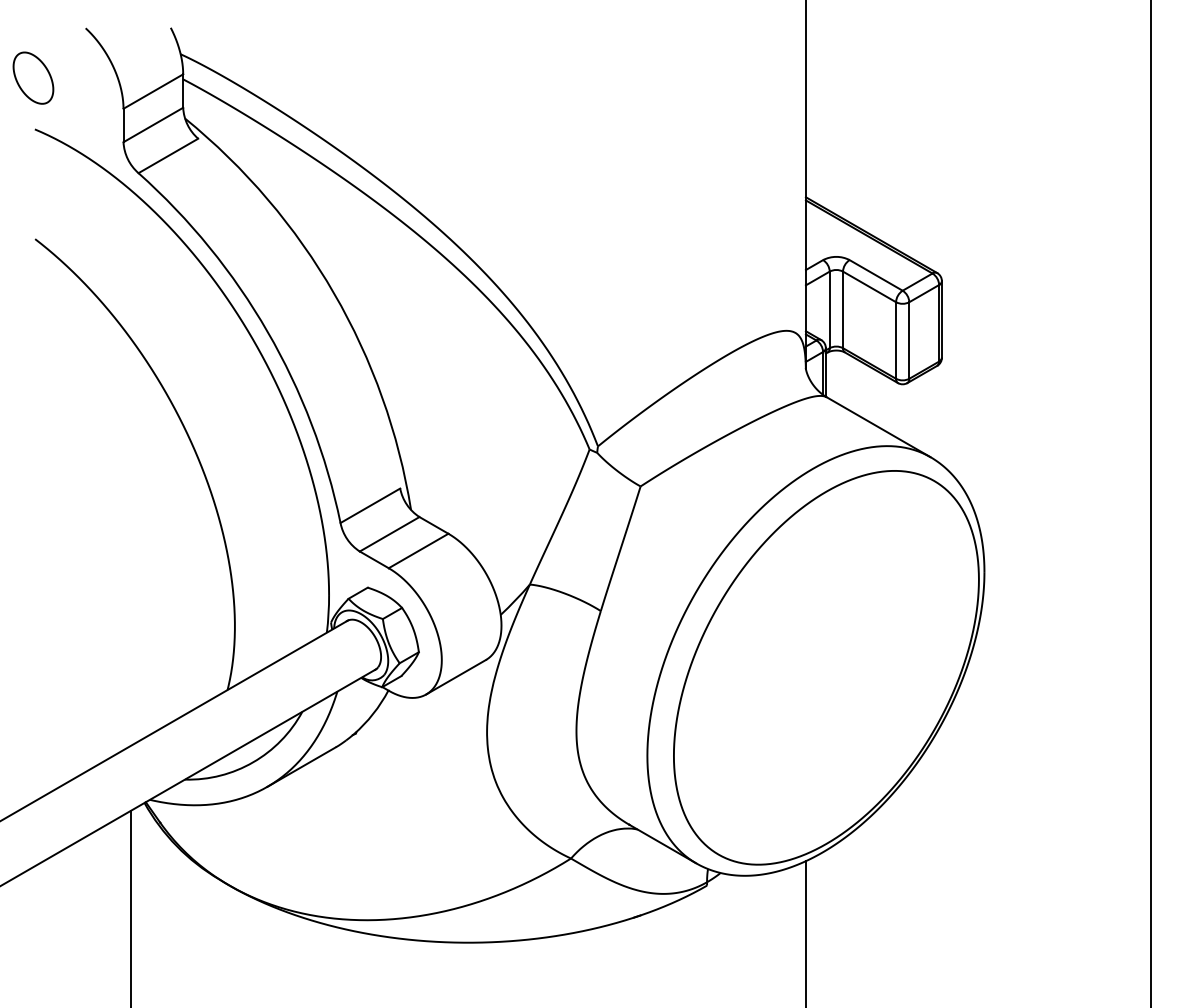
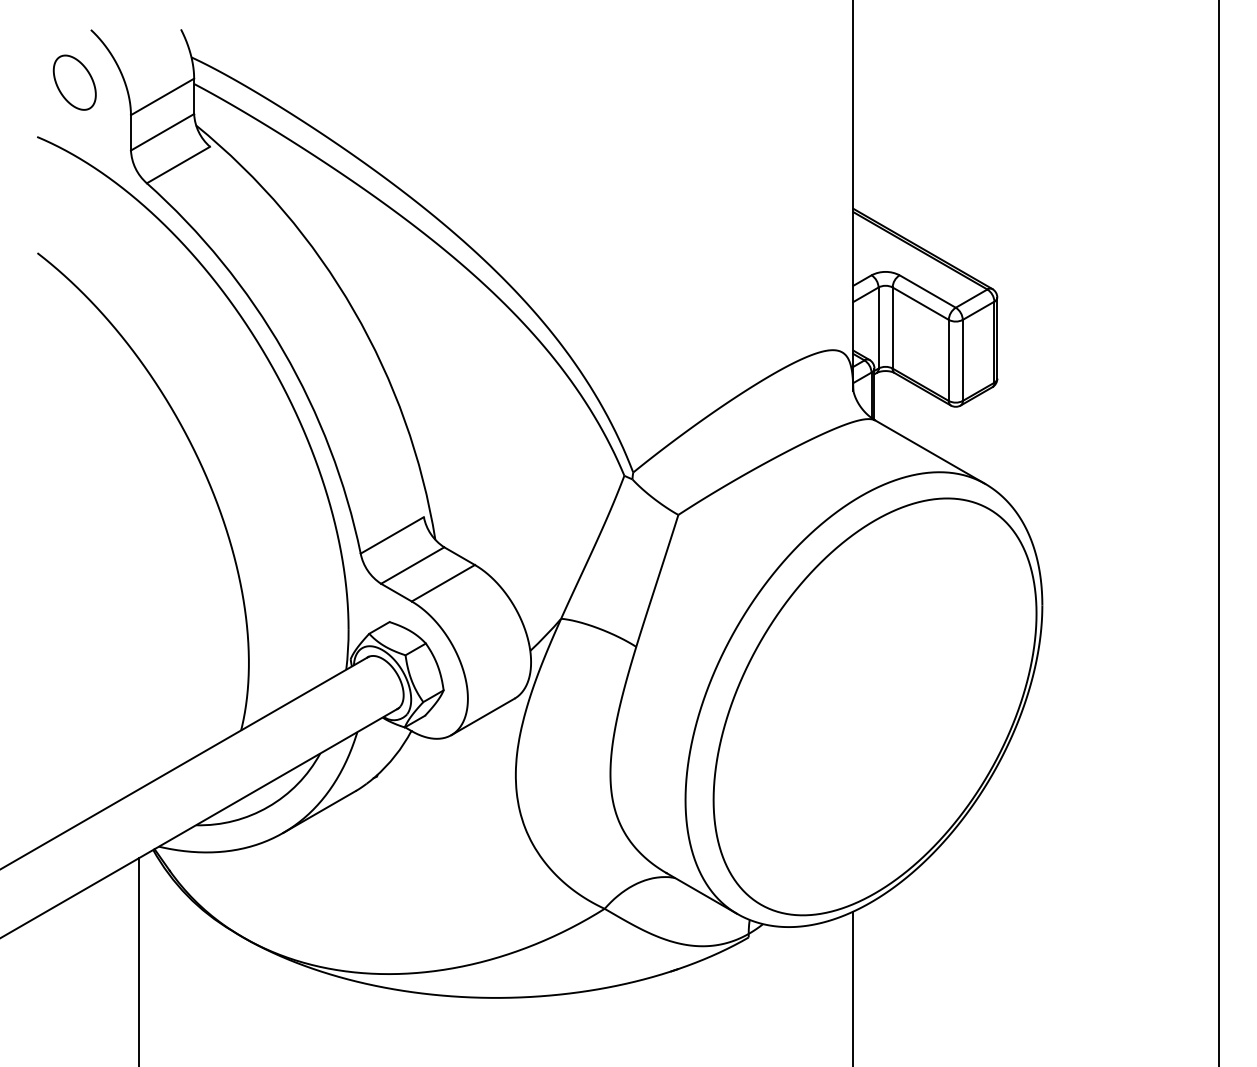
part: (33, 77) -> (74, 82), moved

